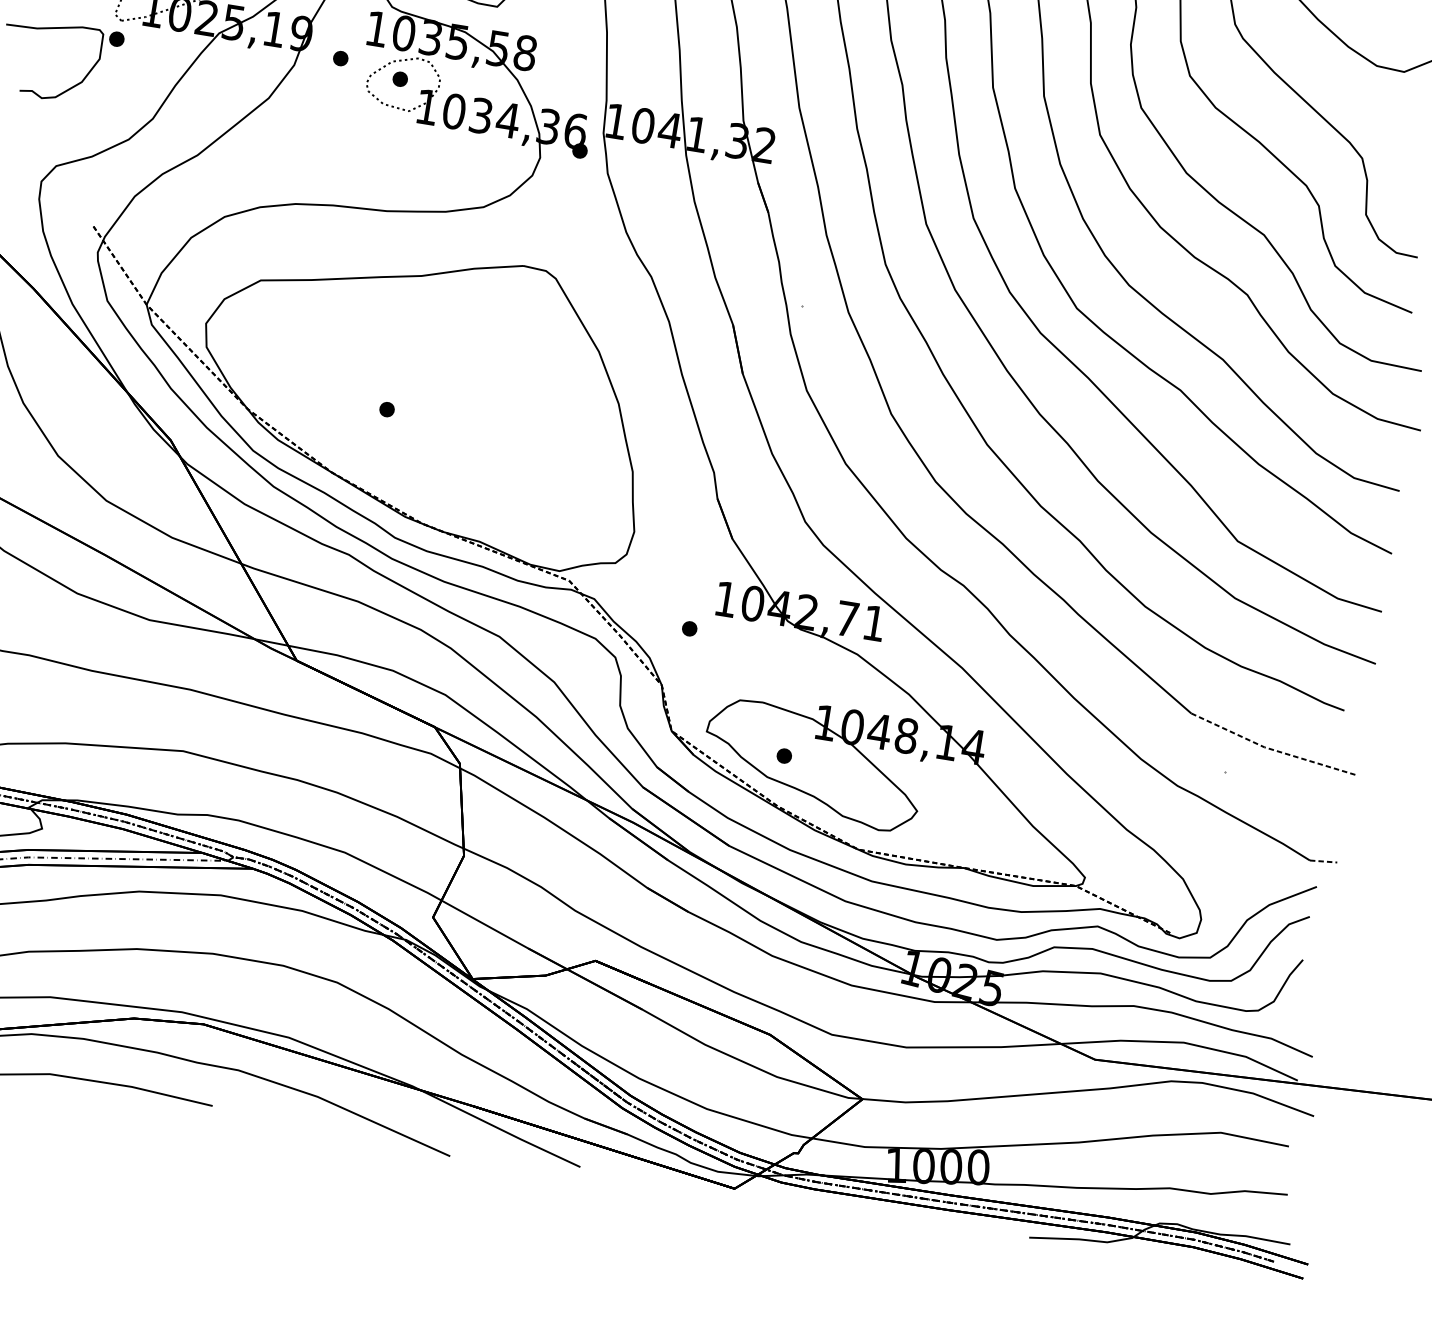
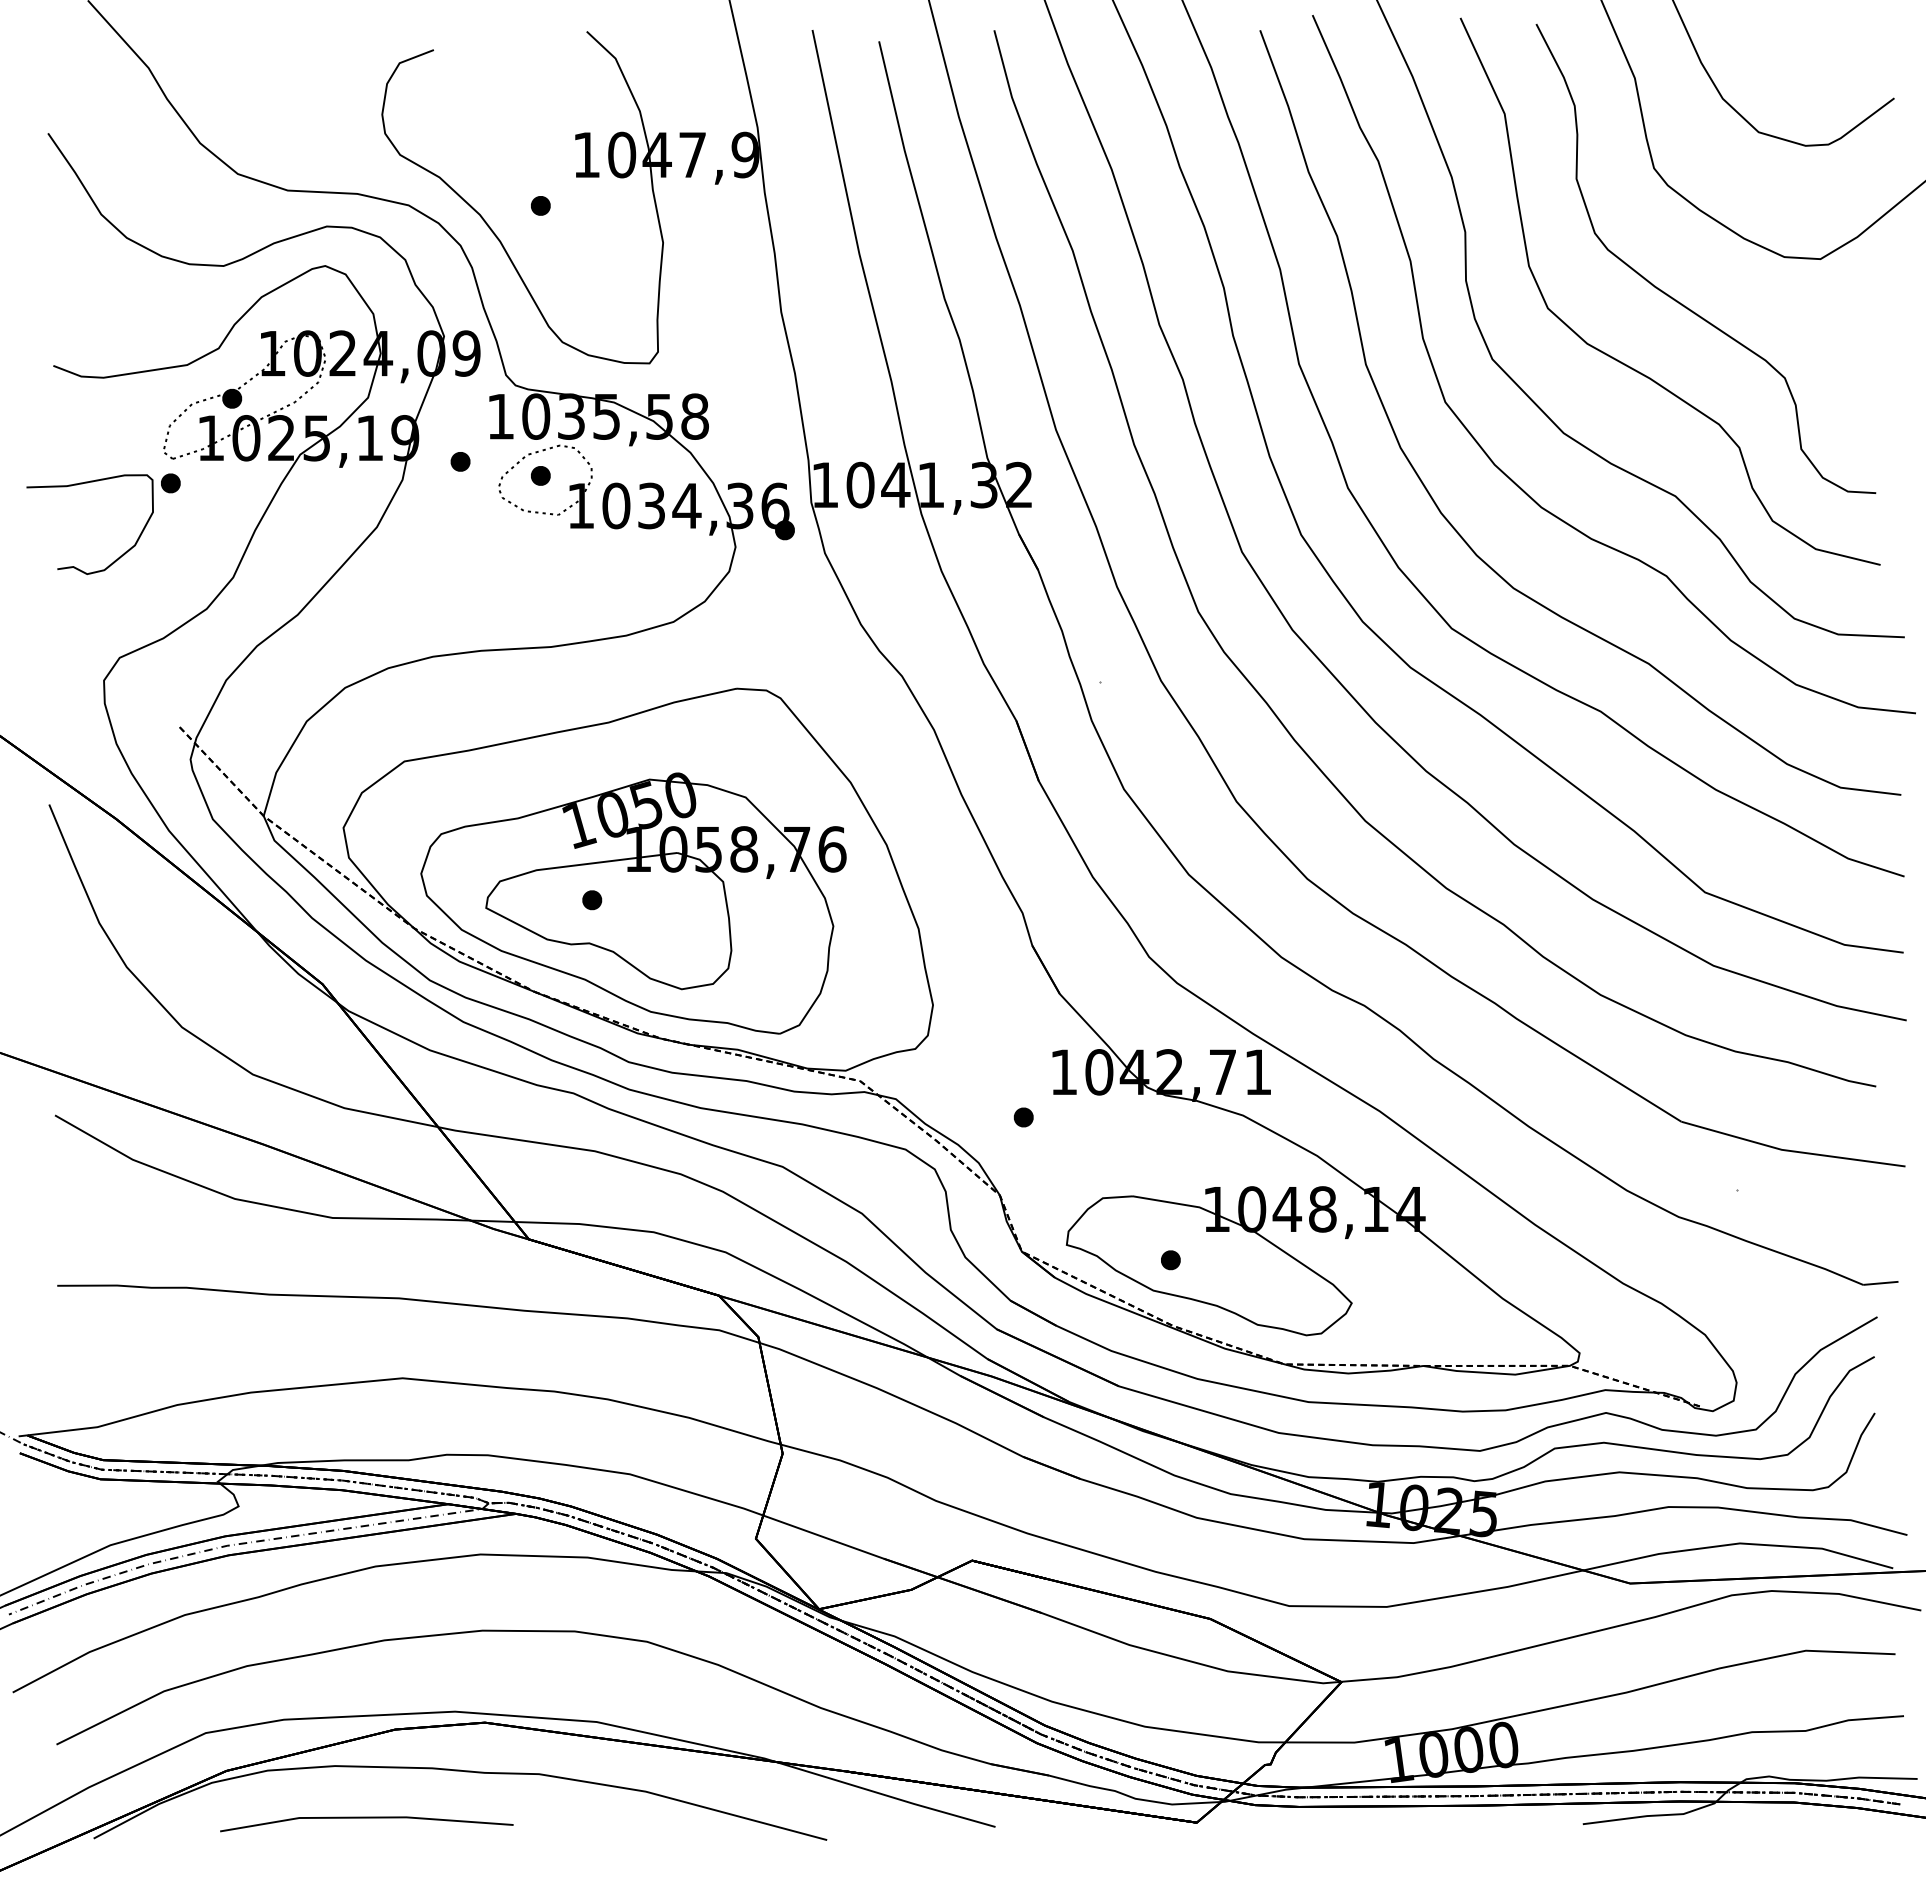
part: (418, 417) -> (633, 903), added
line: (1271, 749) -> (1791, 1151), dashed -> solid
line: (1323, 861) -> (1880, 1283), dashed -> solid

